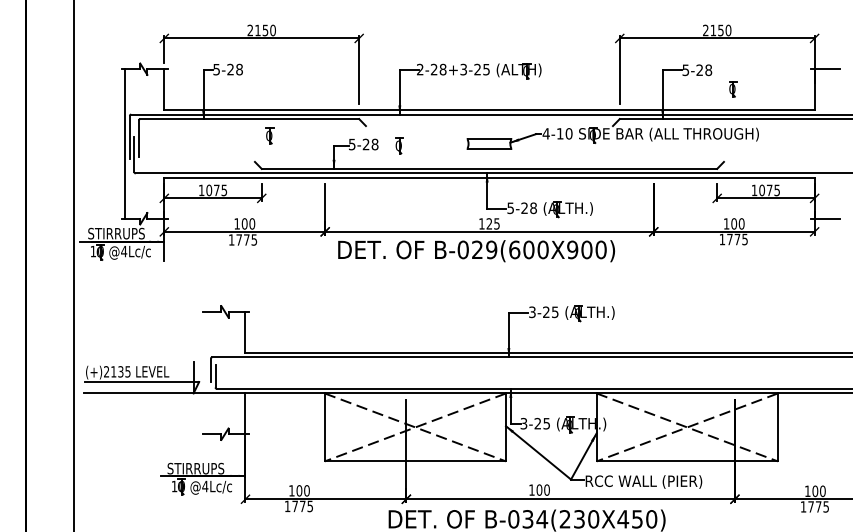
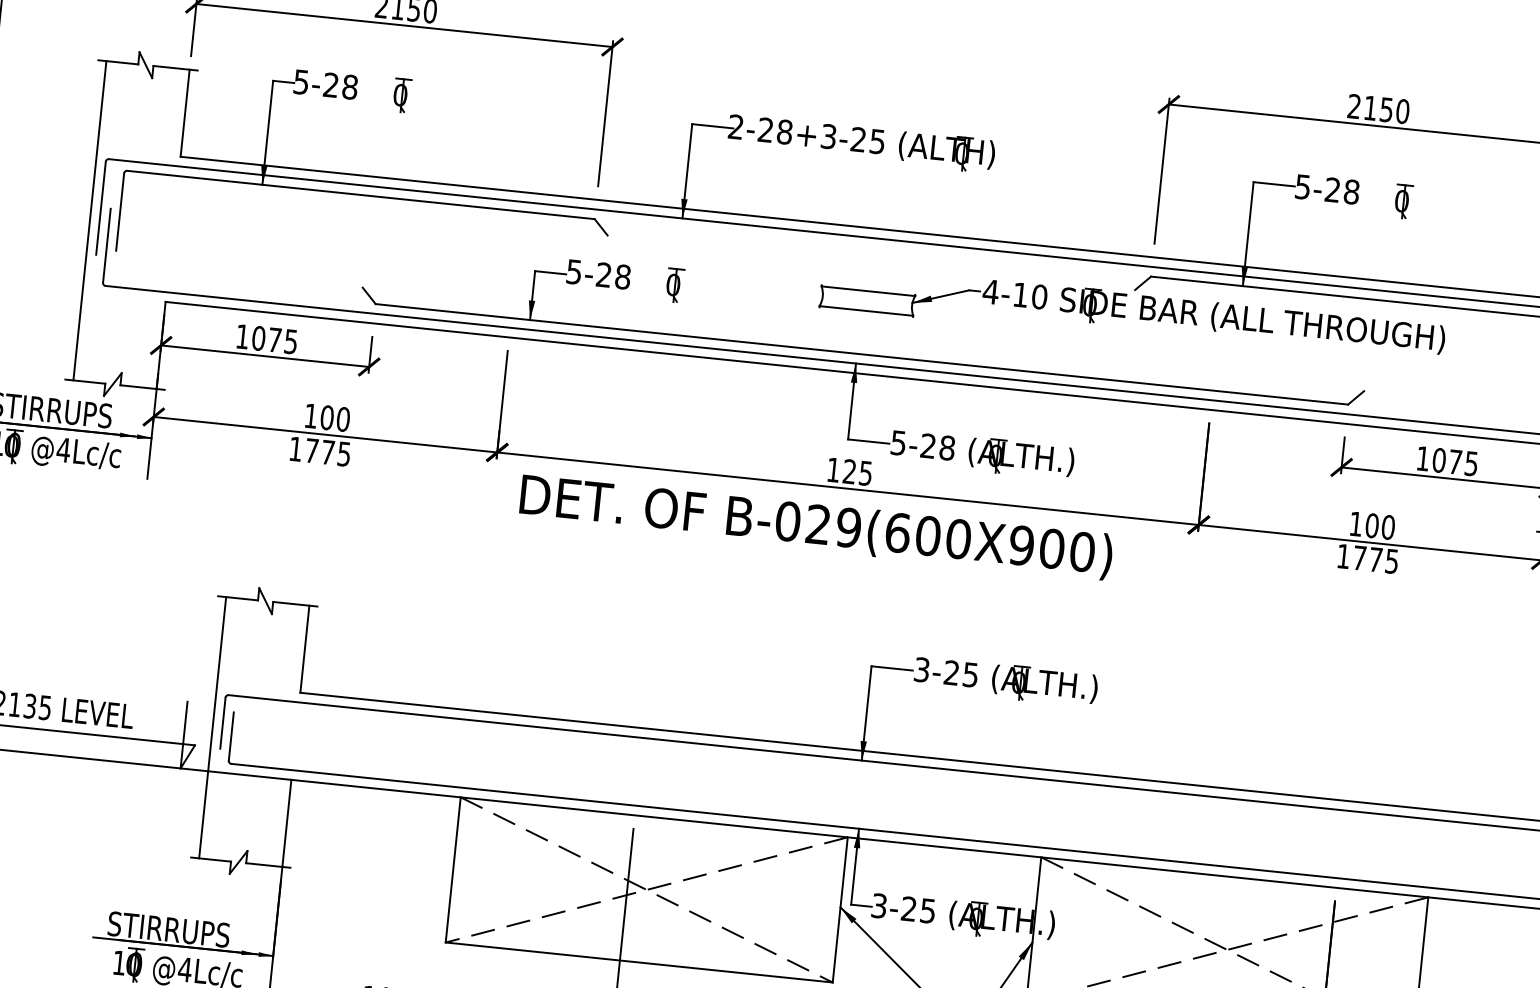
part: (733, 89) -> (1404, 202), moved
part: (269, 135) -> (401, 94), moved
line: (206, 372) -> (212, 726), added

